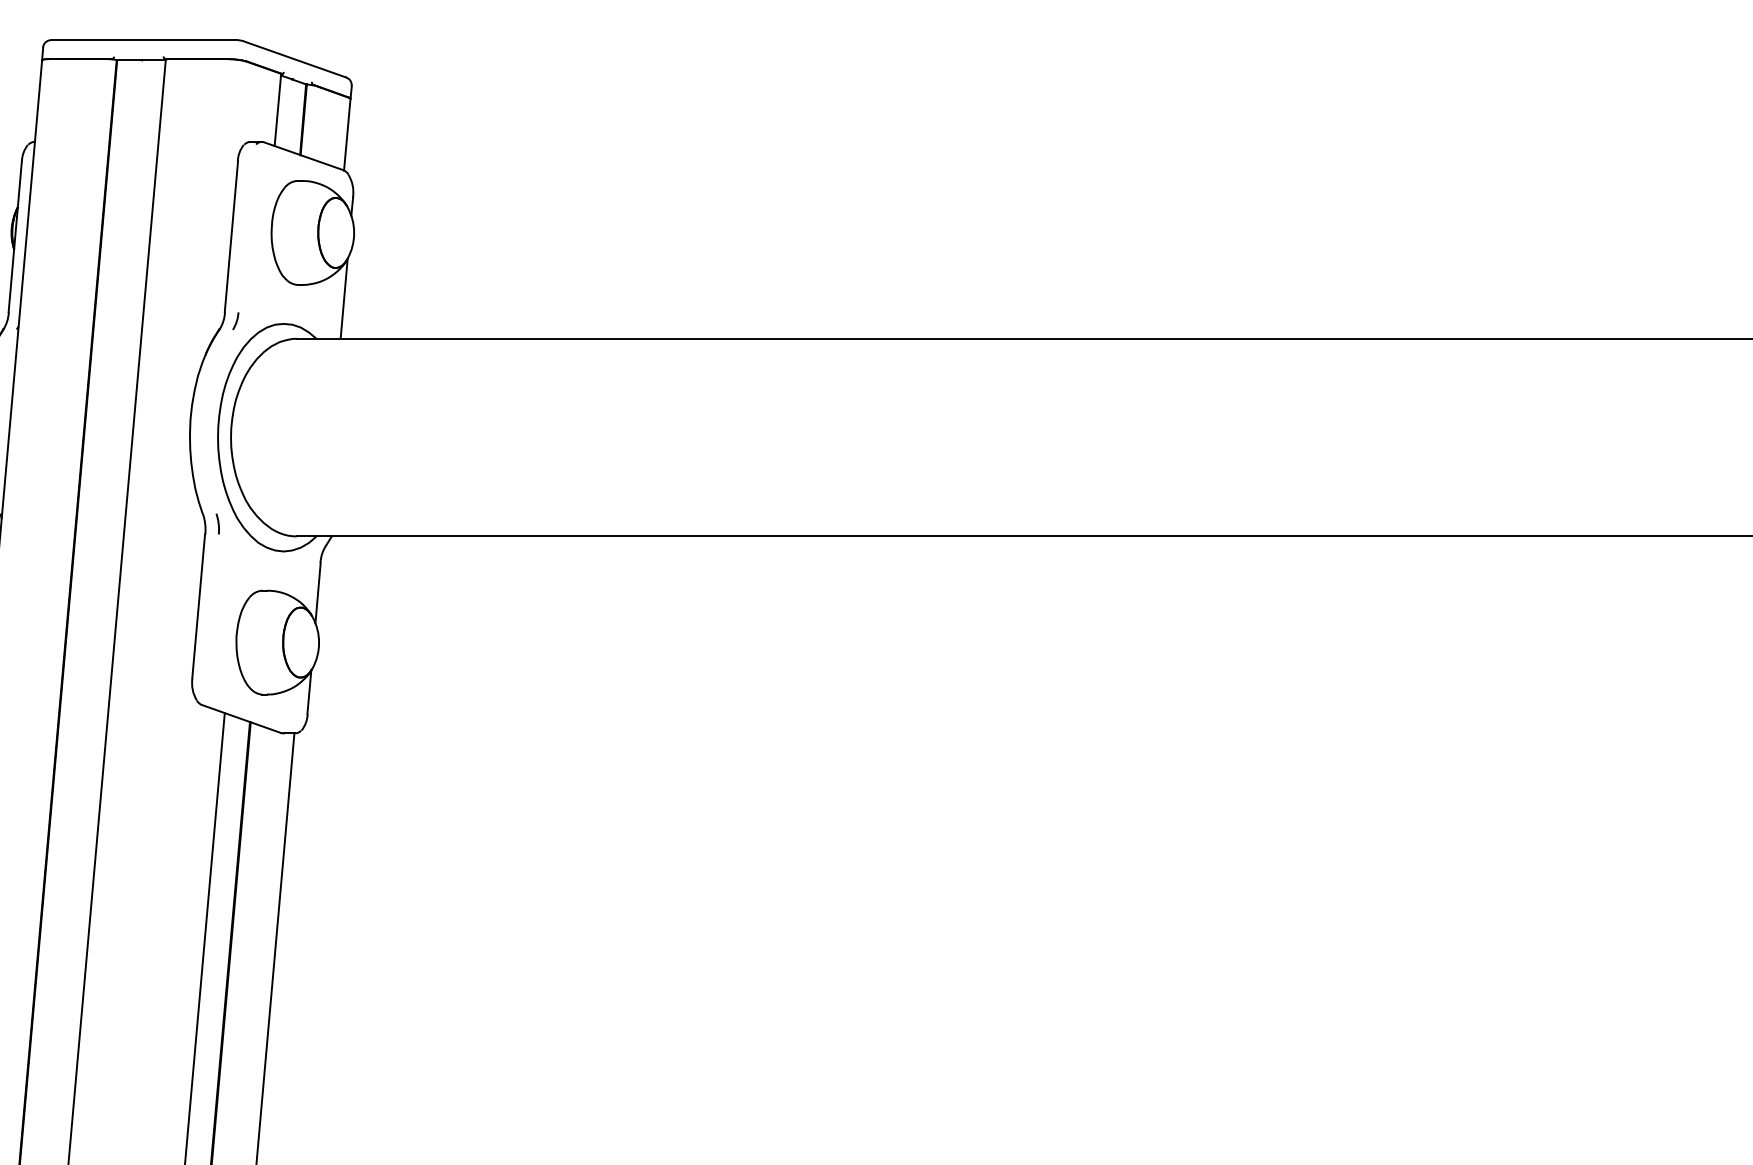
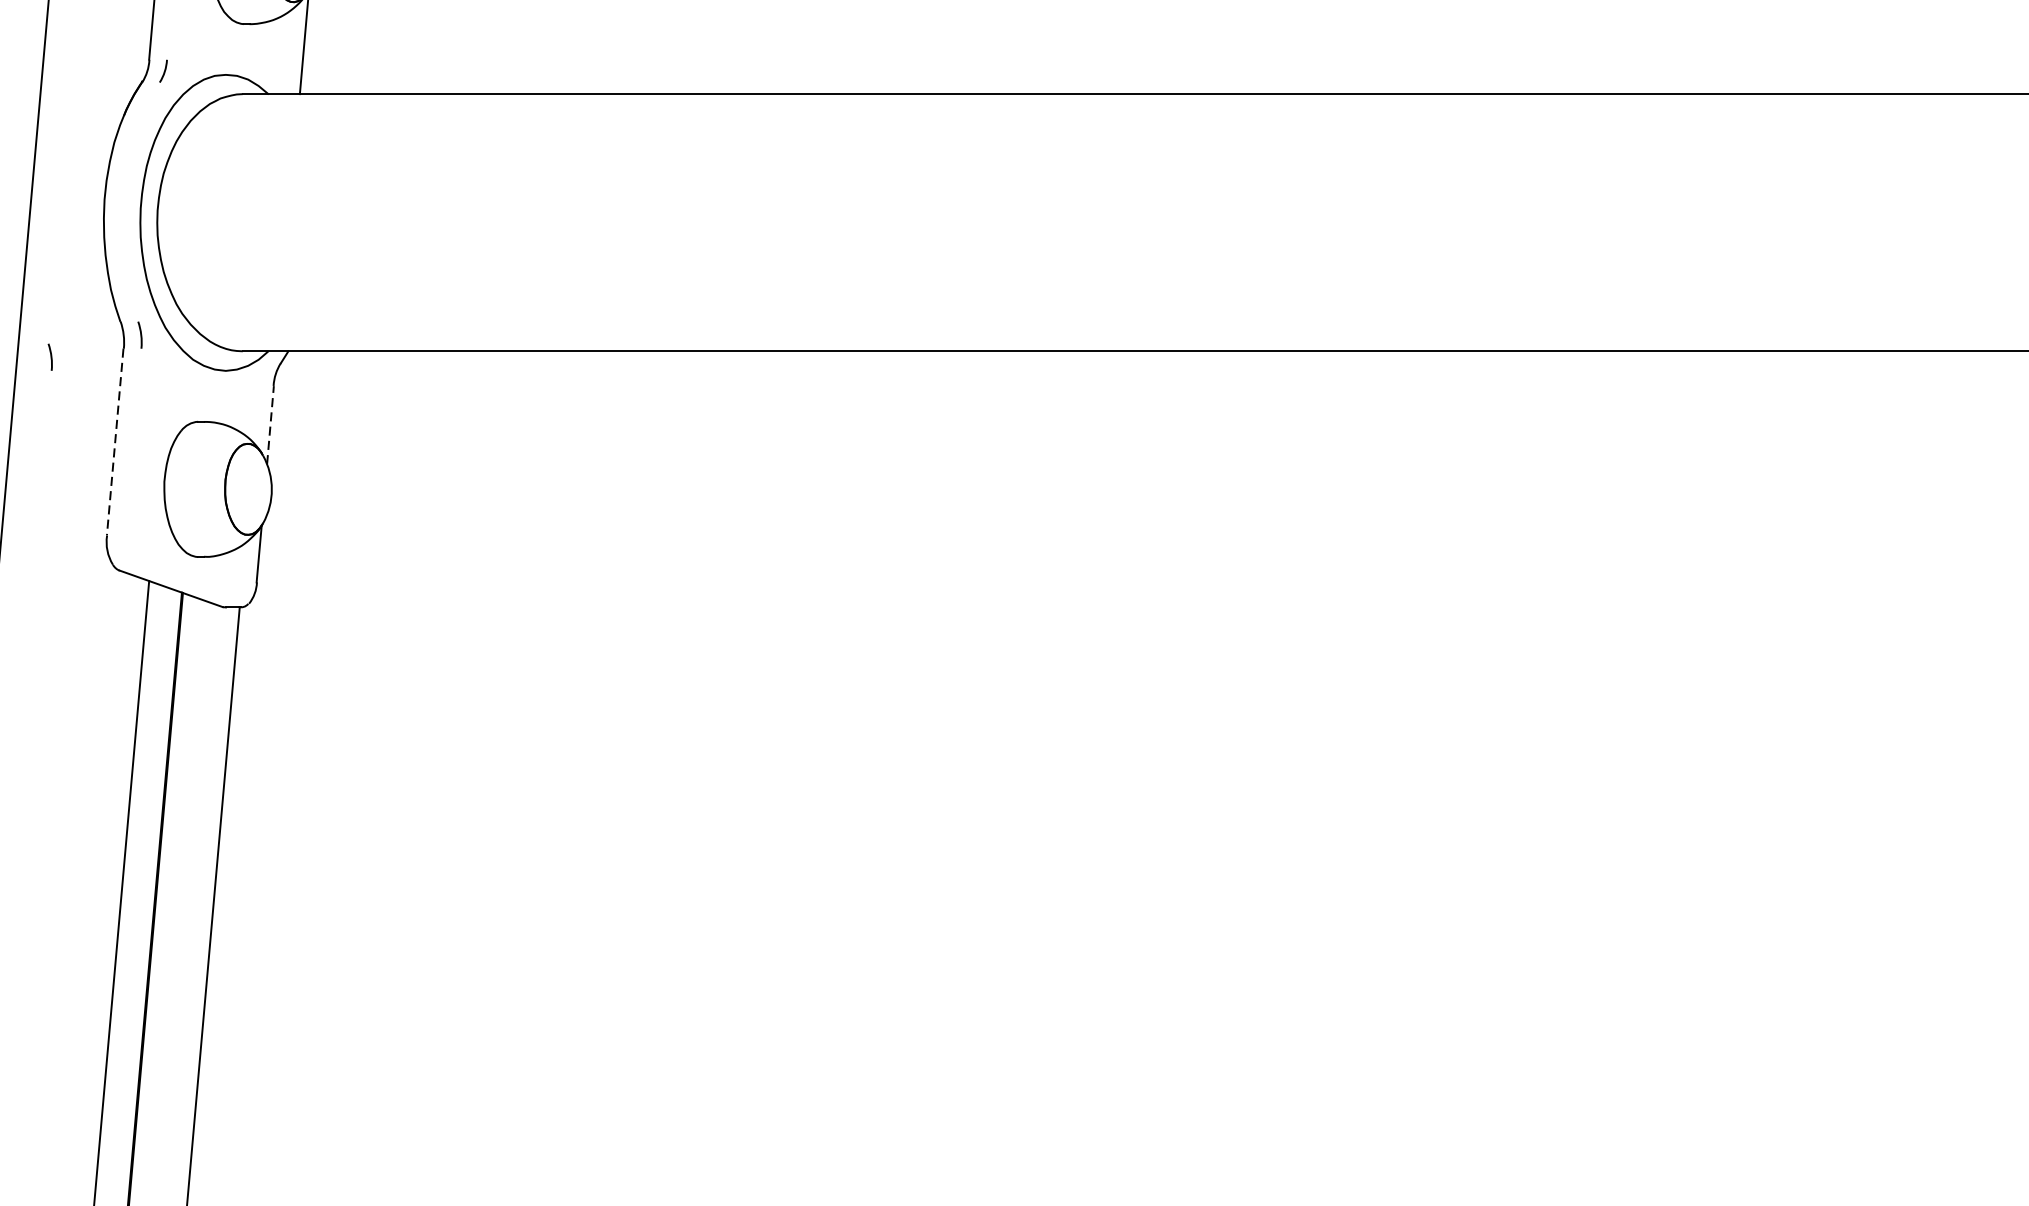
arc: (148, 540) -> (49, 356), added
line: (318, 592) -> (271, 424), solid -> dashed
line: (198, 606) -> (114, 442), solid -> dashed

